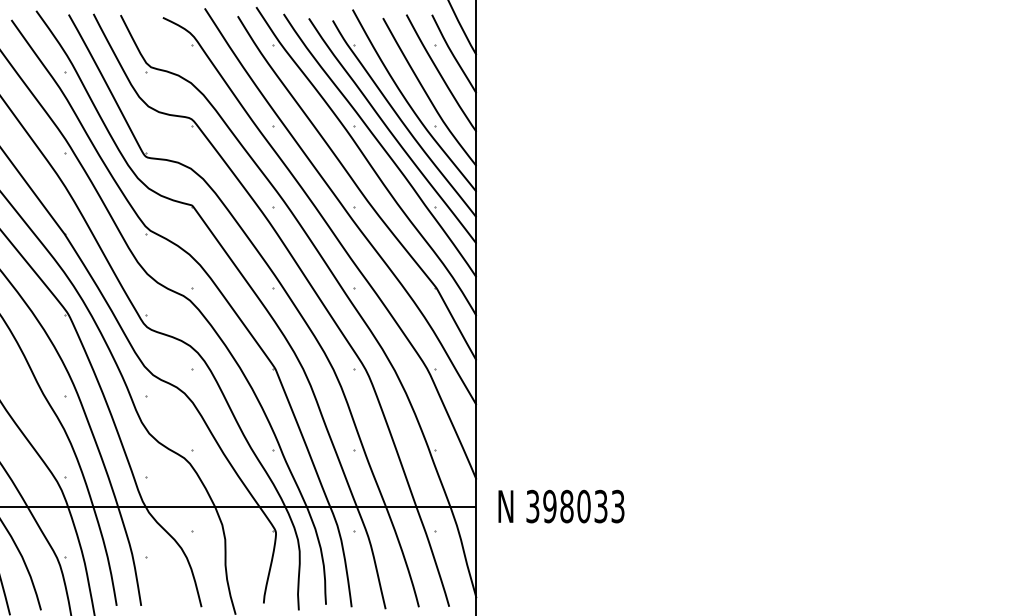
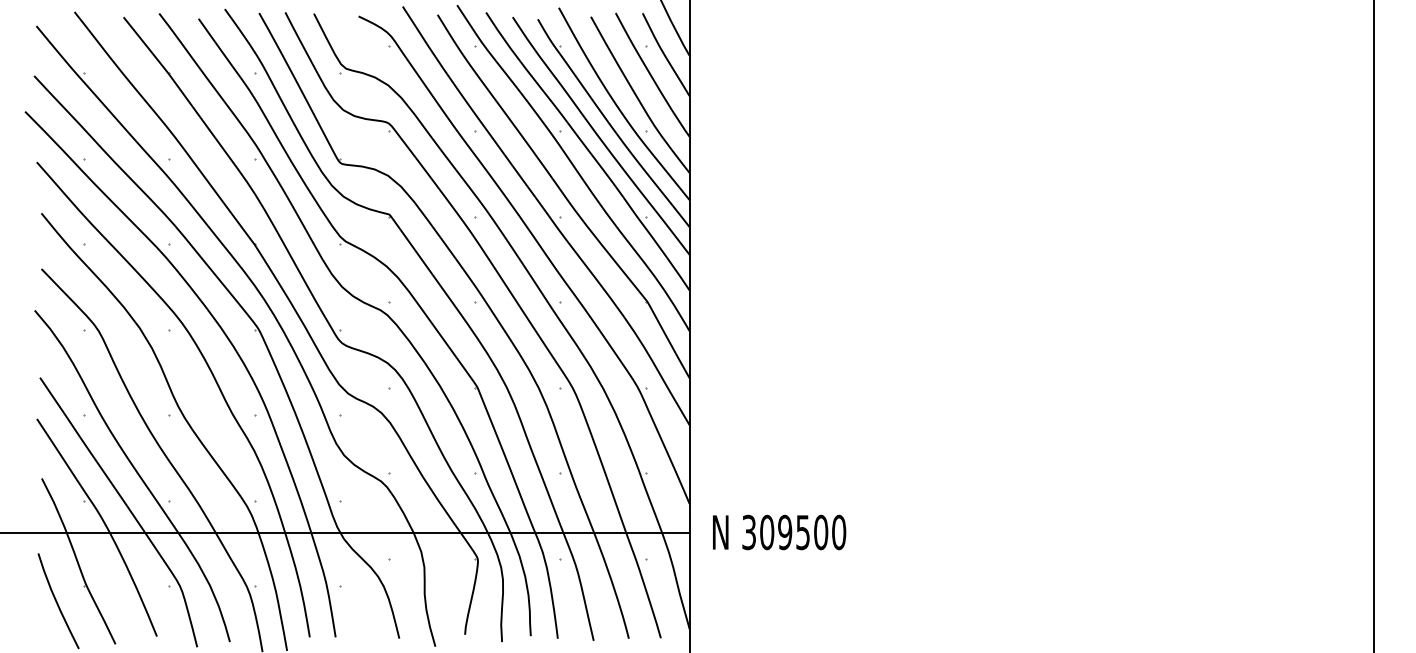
text: (584, 506) -> (803, 532), 398033 -> 309500

